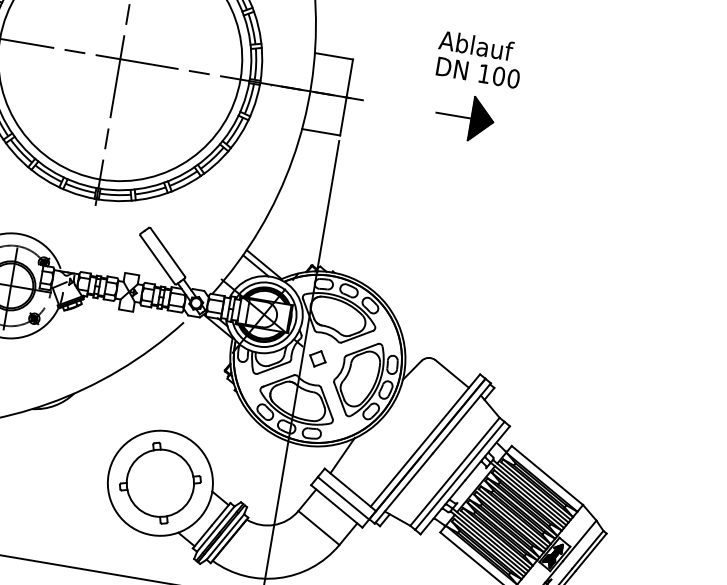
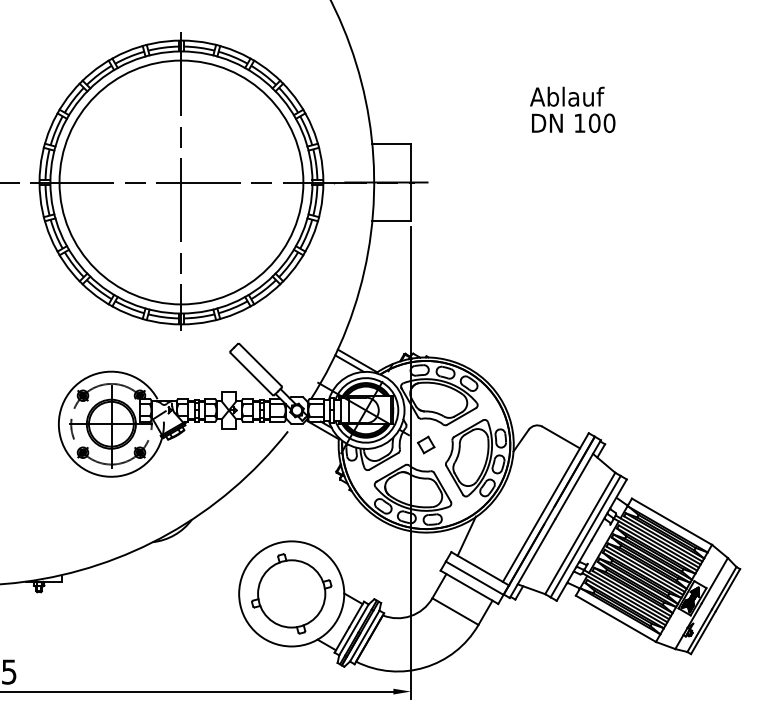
text: (479, 59) -> (572, 109), moved
part: (464, 117) -> (530, 182), removed

